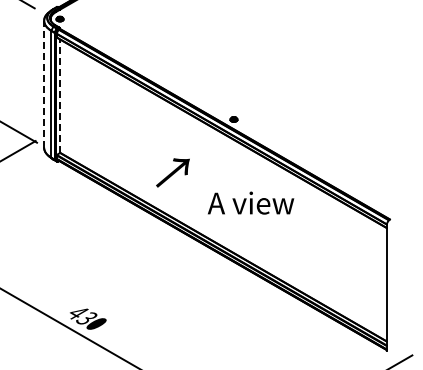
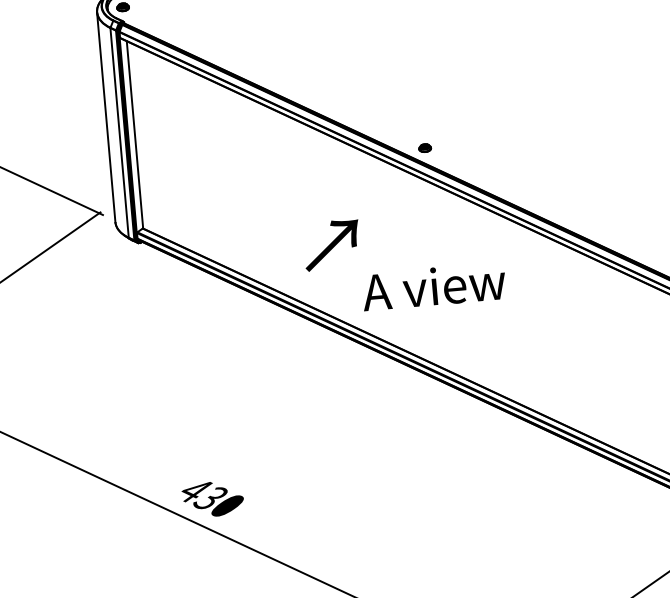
line: (44, 83) -> (106, 115), dashed -> solid
line: (60, 96) -> (135, 135), dashed -> solid
text: (251, 202) -> (434, 285), moved

